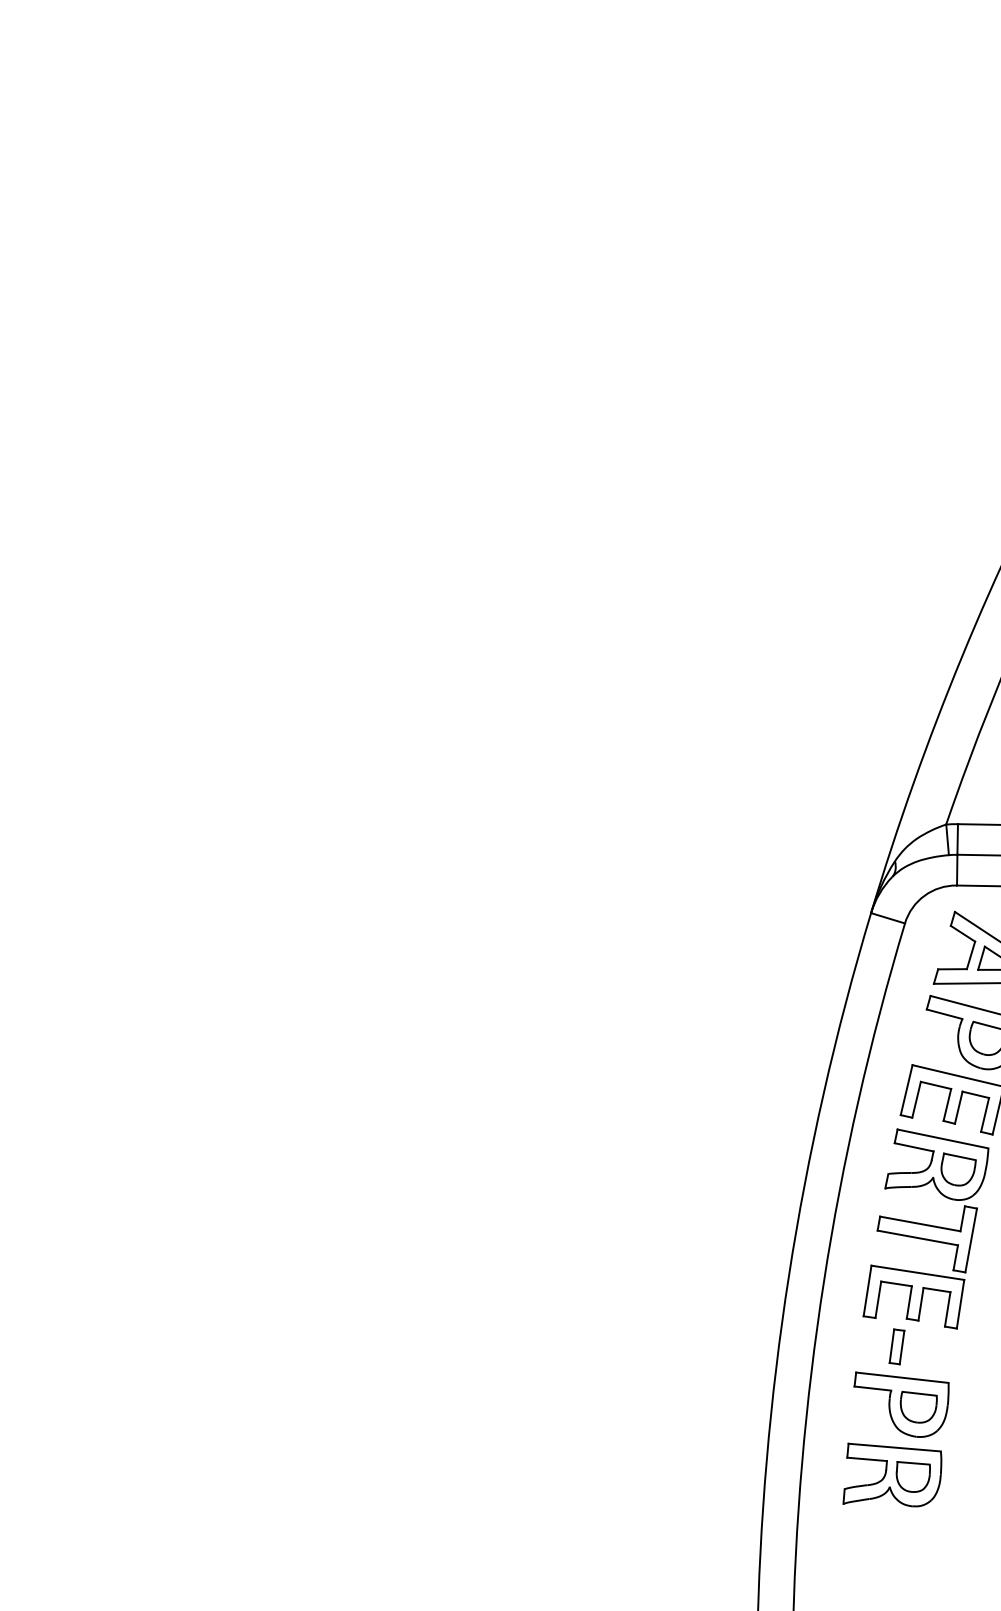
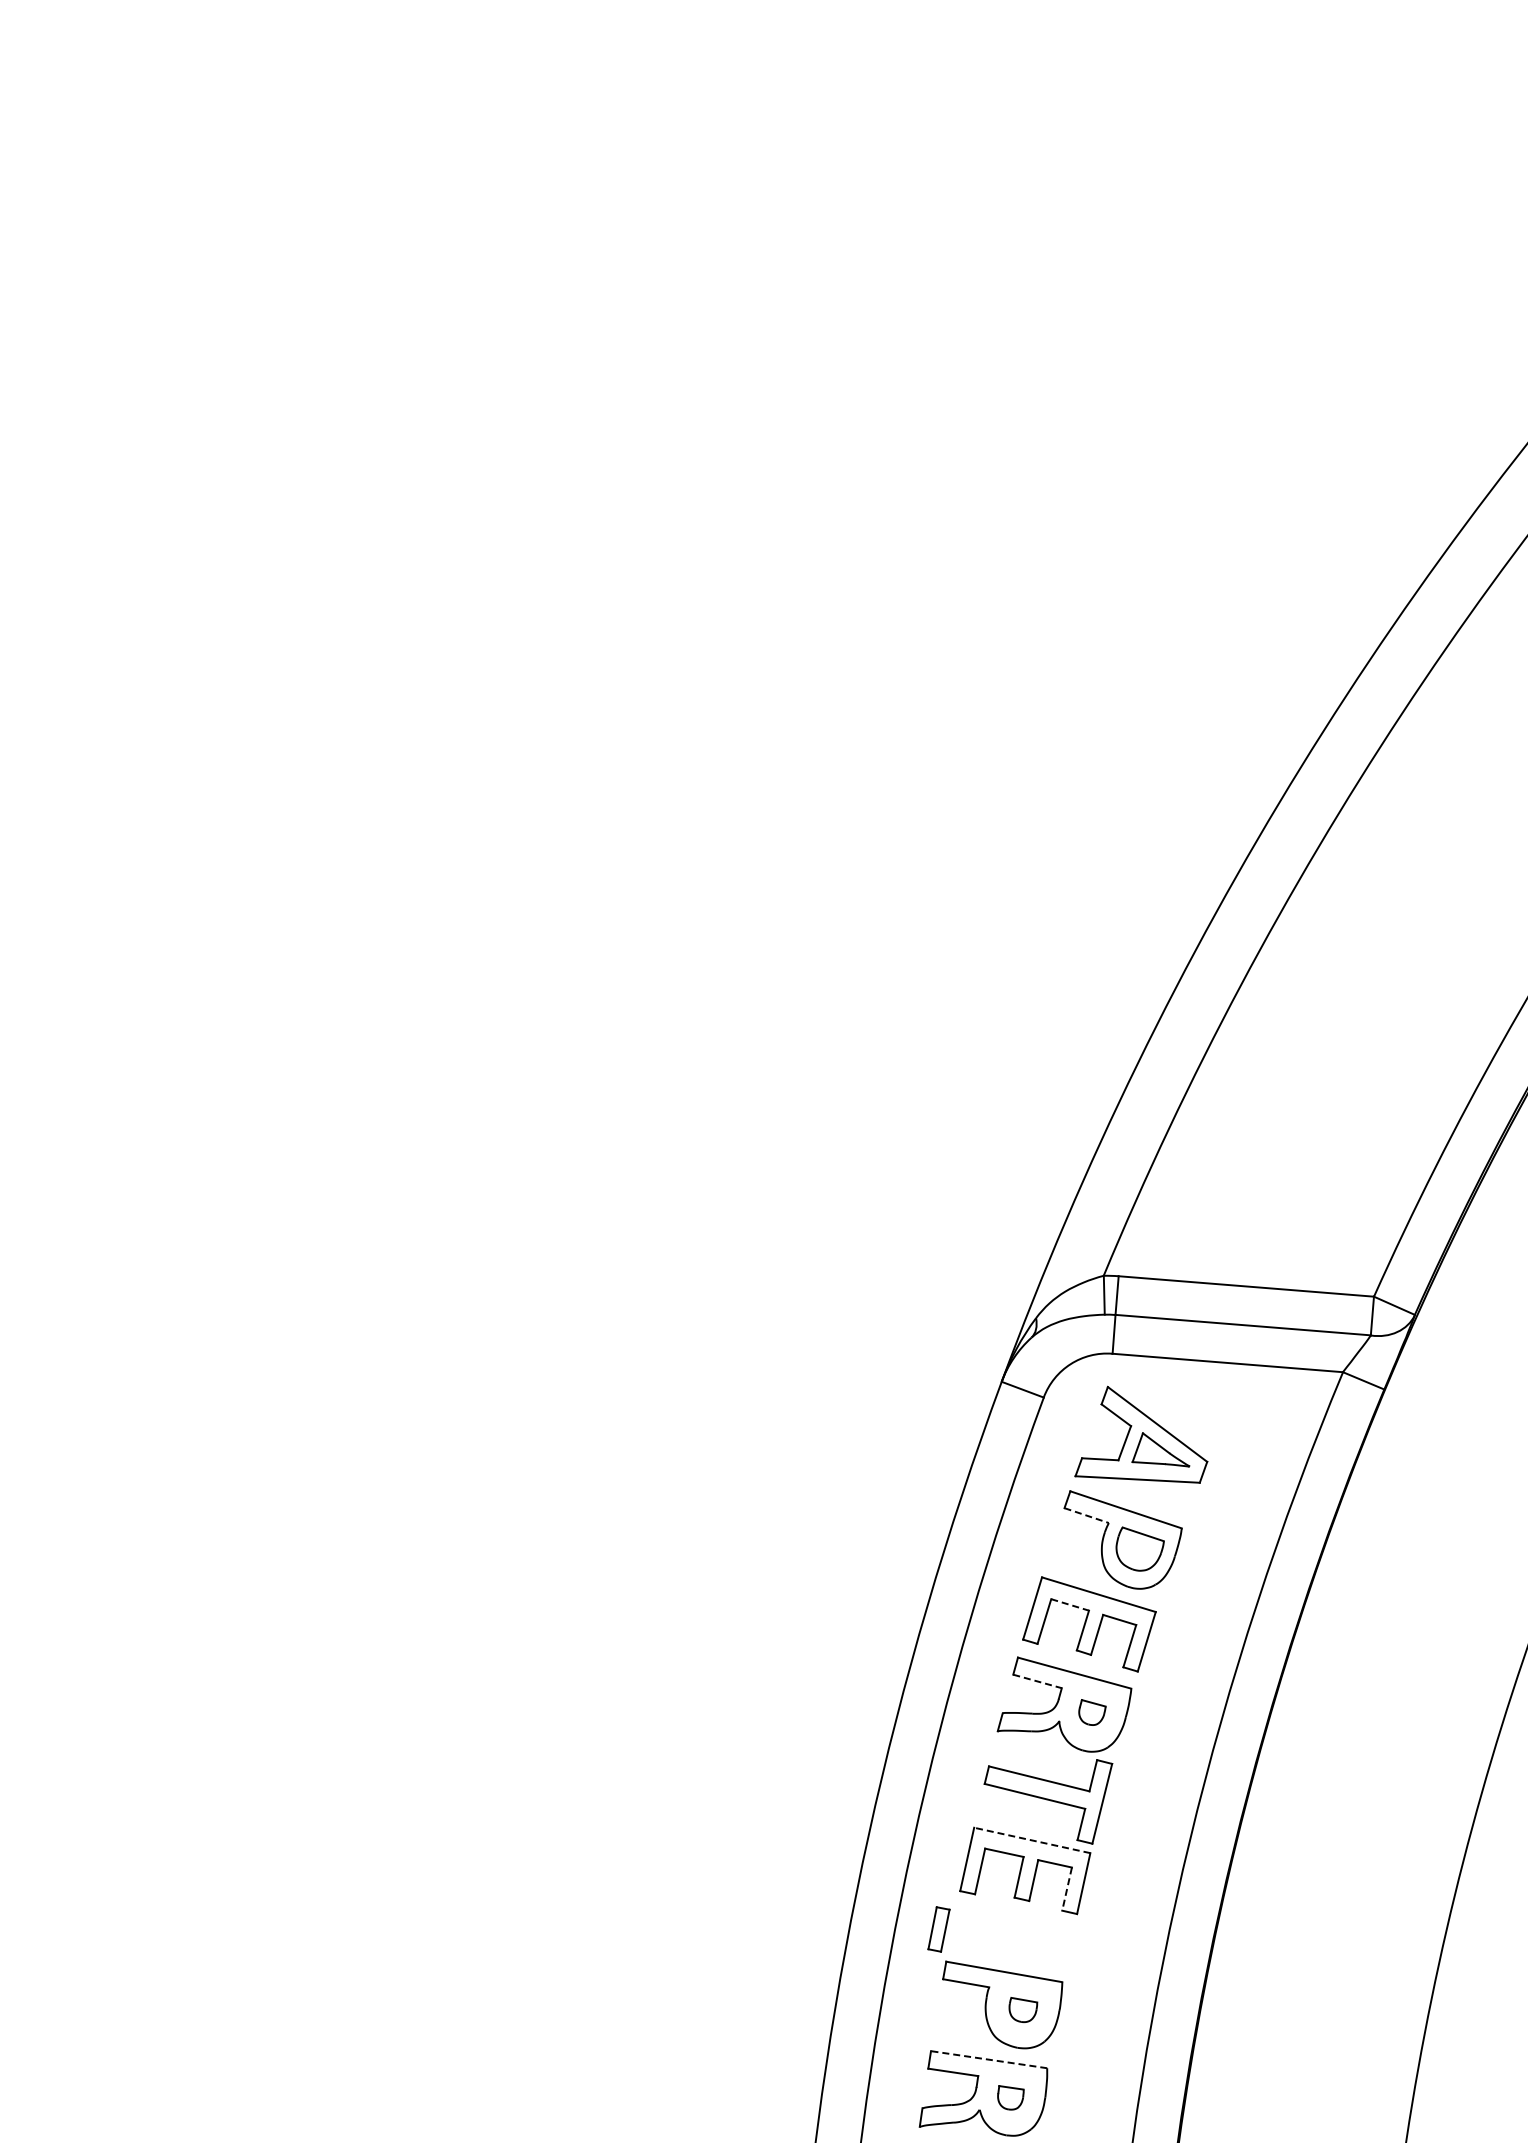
line: (945, 1014) -> (1087, 1515), solid -> dashed
line: (936, 1085) -> (1070, 1604), solid -> dashed
line: (914, 1147) -> (1038, 1681), solid -> dashed
part: (958, 1169) -> (1092, 1712), size x0.6
line: (917, 1272) -> (1031, 1840), solid -> dashed
line: (948, 1309) -> (1067, 1889), solid -> dashed
part: (896, 1346) -> (938, 1929), moved
part: (919, 1406) -> (1023, 2009), size x0.6
line: (895, 1447) -> (989, 2059), solid -> dashed
part: (913, 1476) -> (1010, 2097), size x0.6

